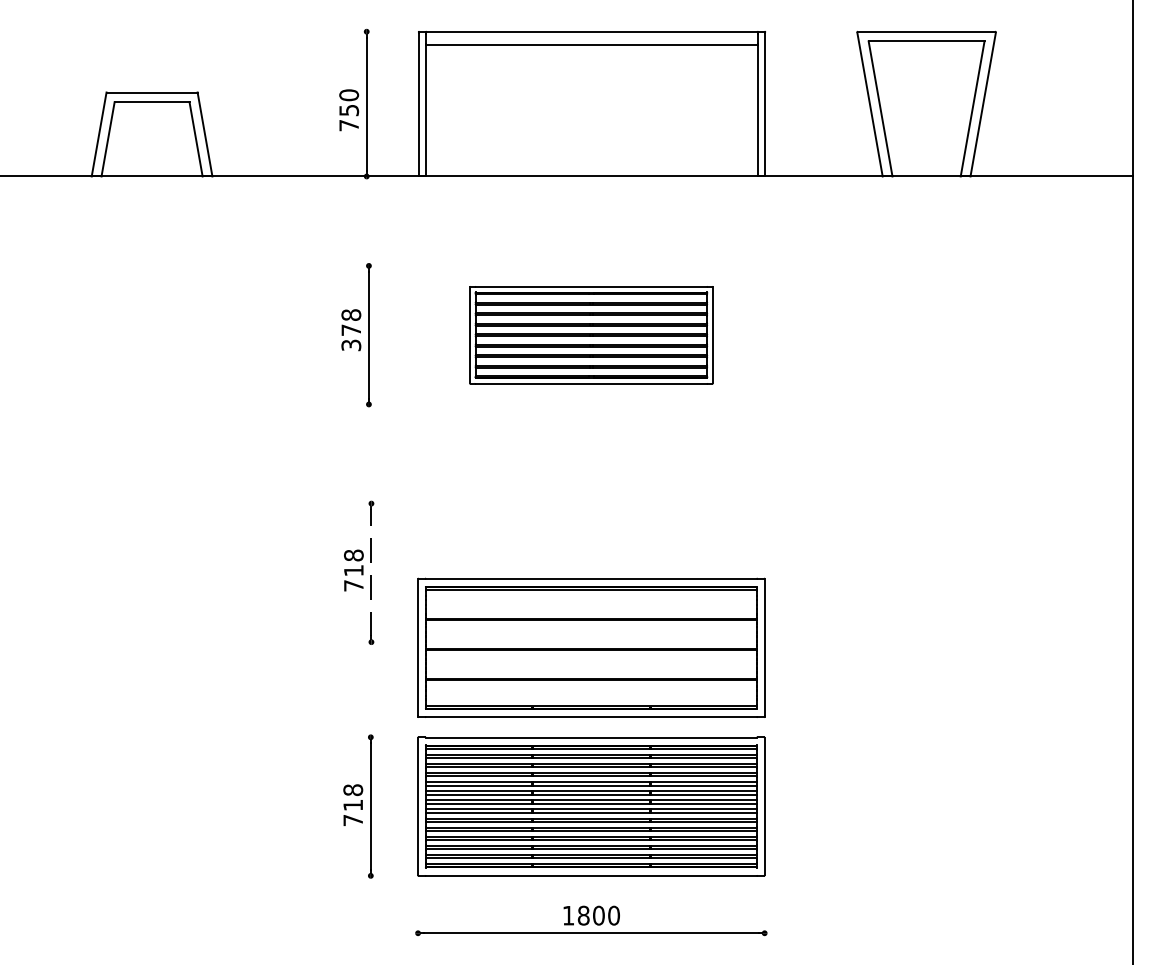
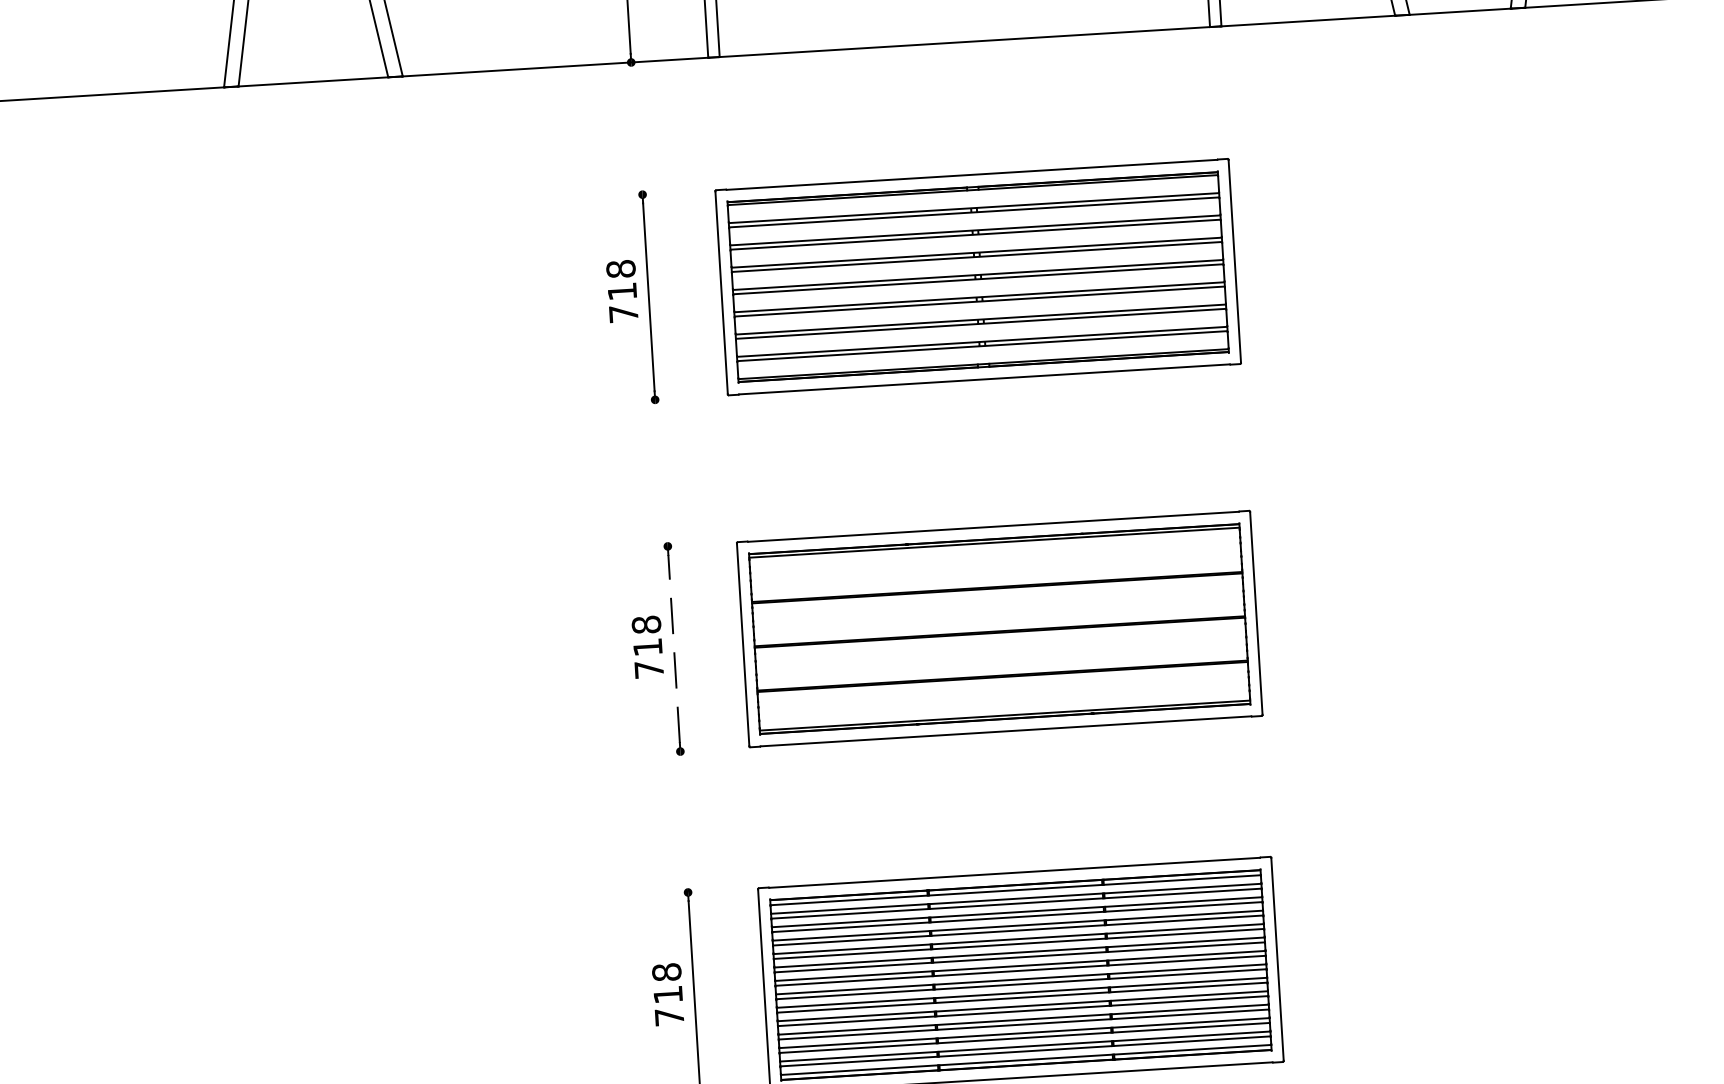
part: (591, 335) -> (978, 277), size x1.43
text: (351, 337) -> (623, 302), 378 -> 718
part: (591, 647) -> (999, 628), moved

